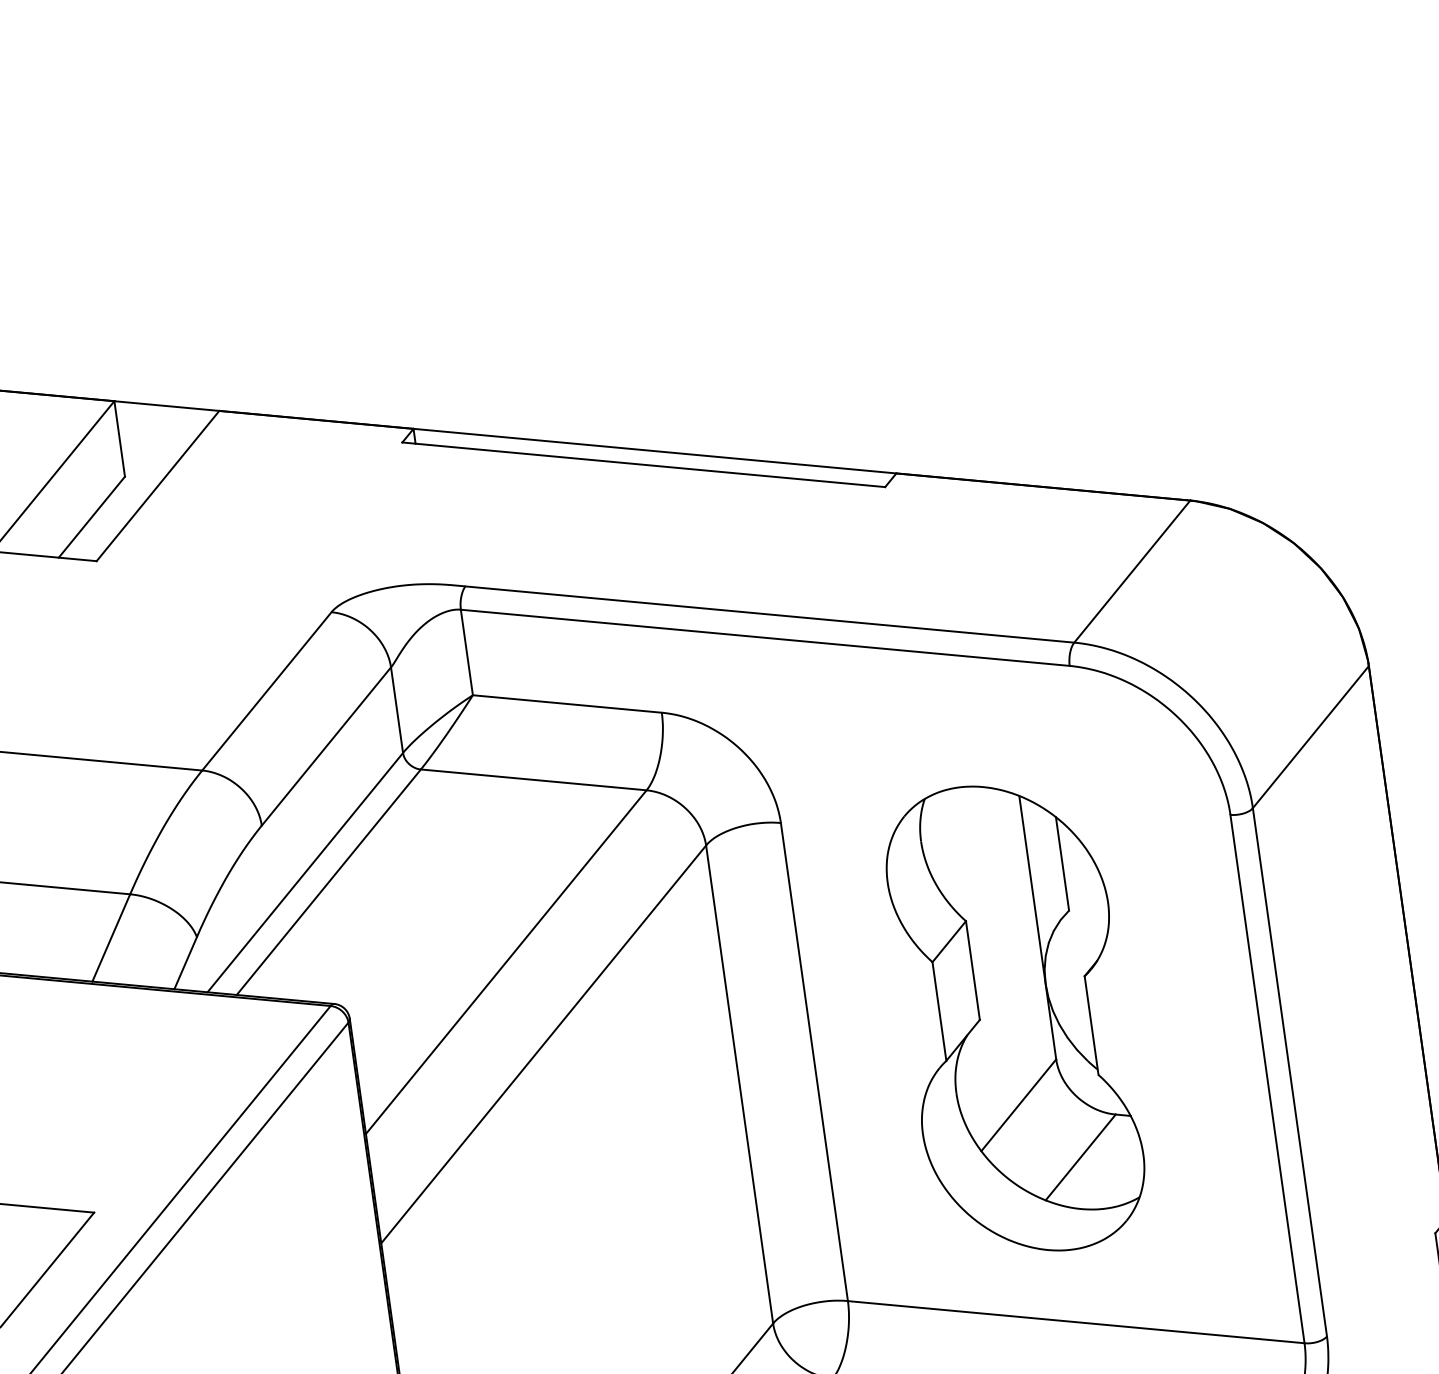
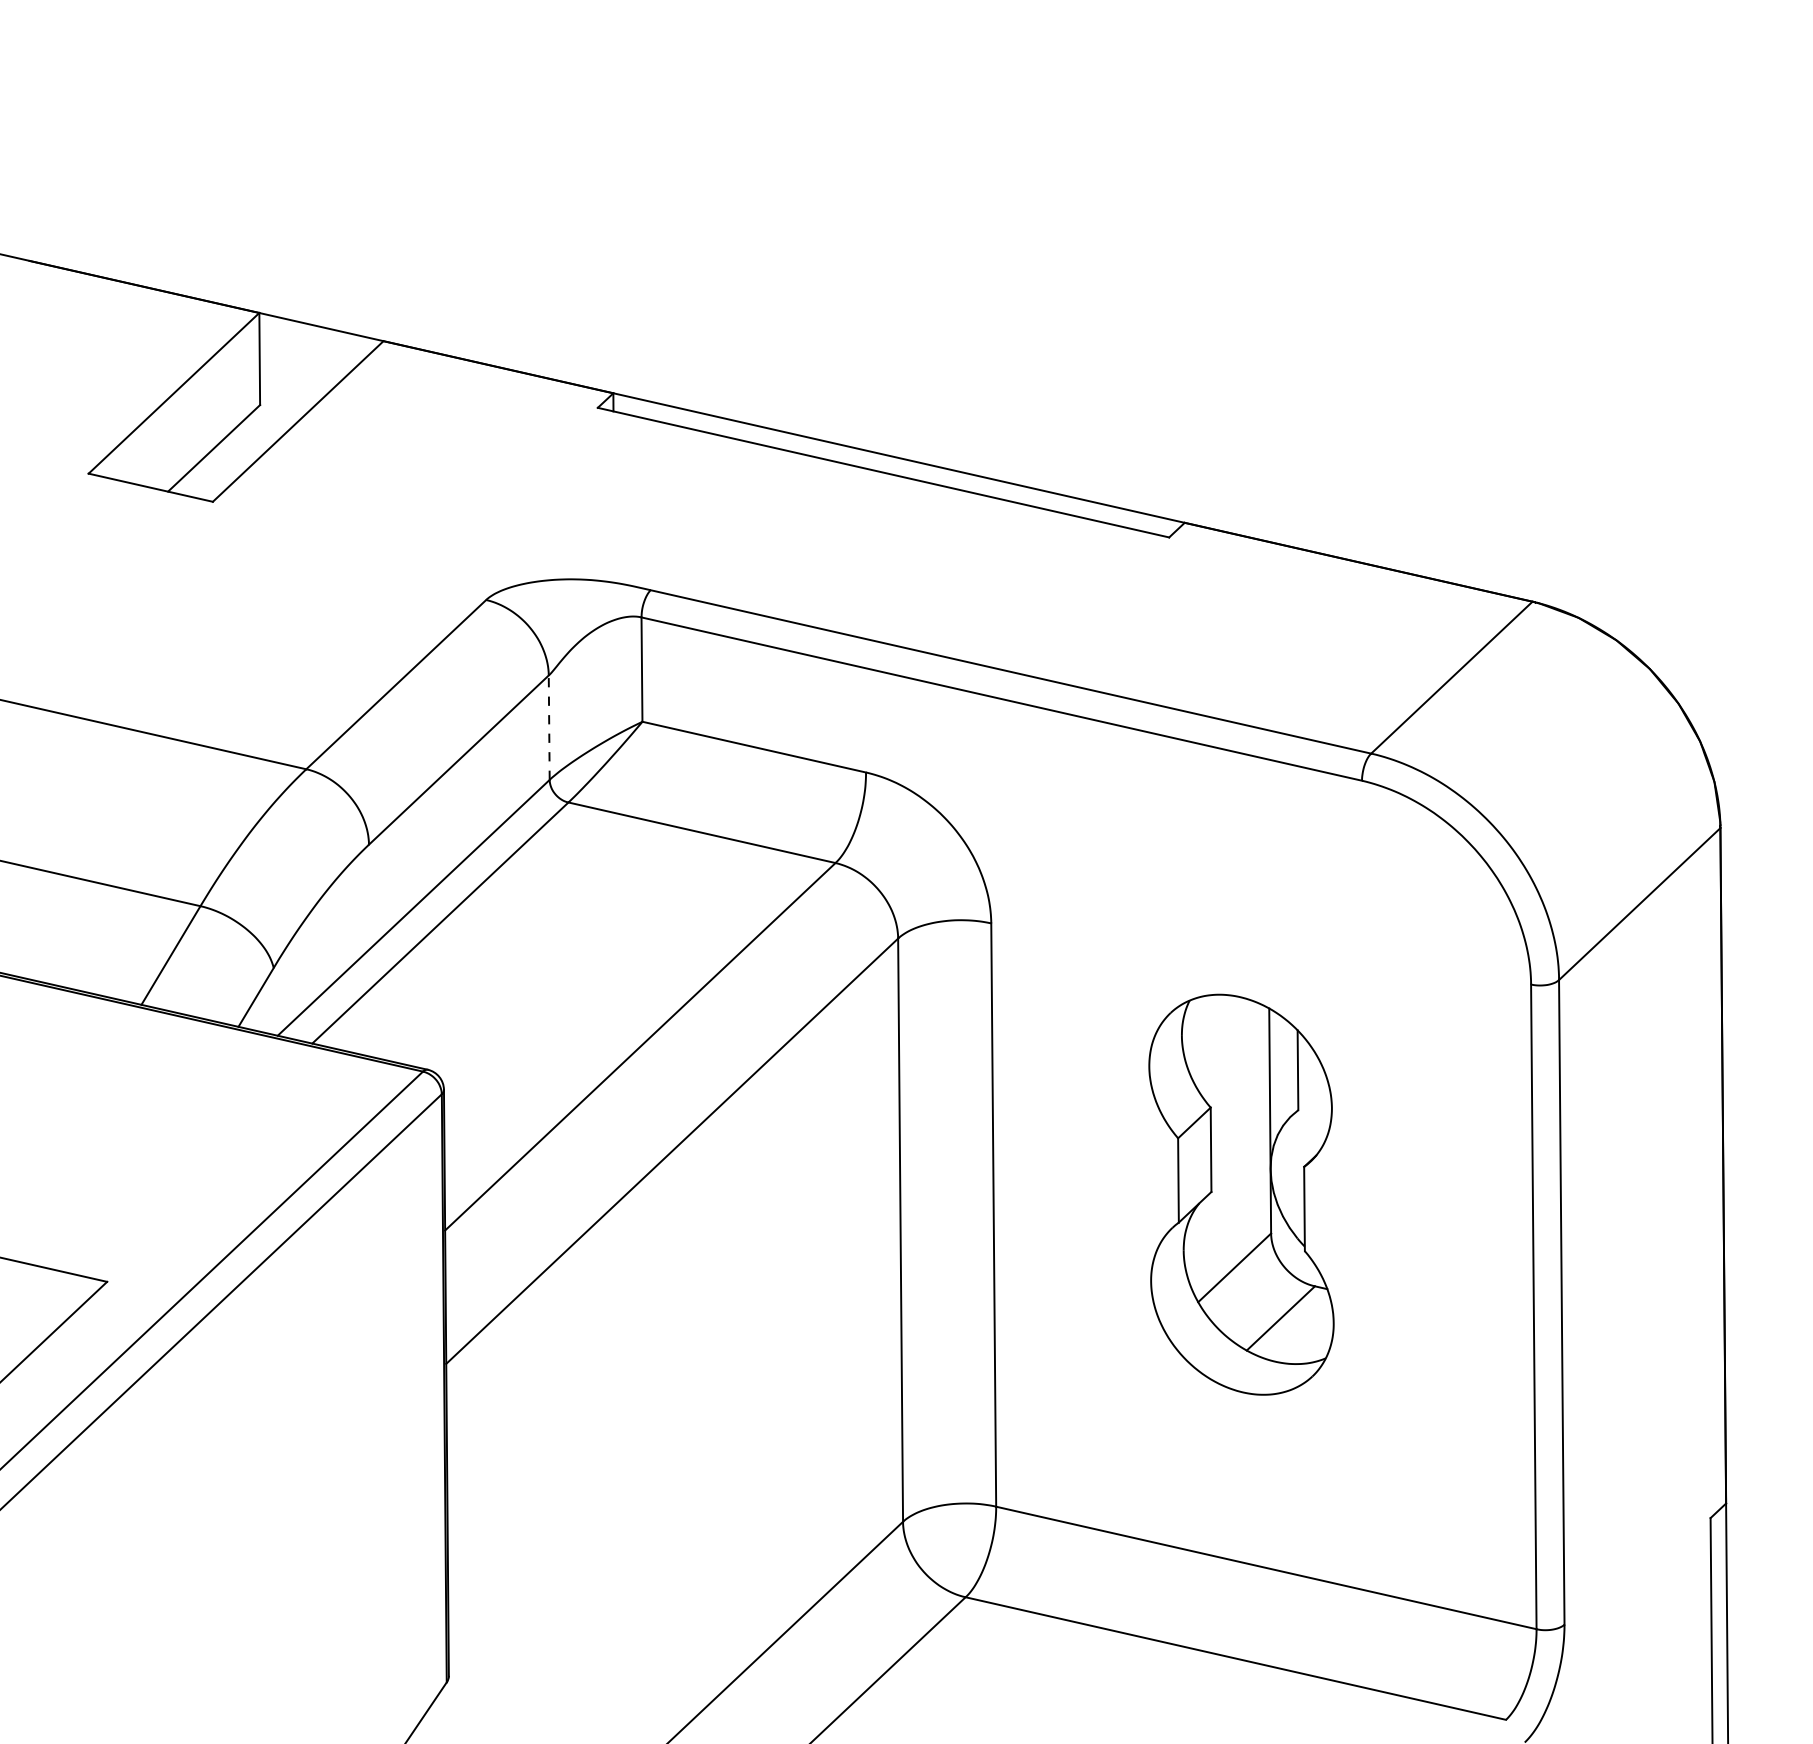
line: (397, 709) -> (549, 727), solid -> dashed
part: (1015, 1018) -> (1241, 1194), size x0.7

